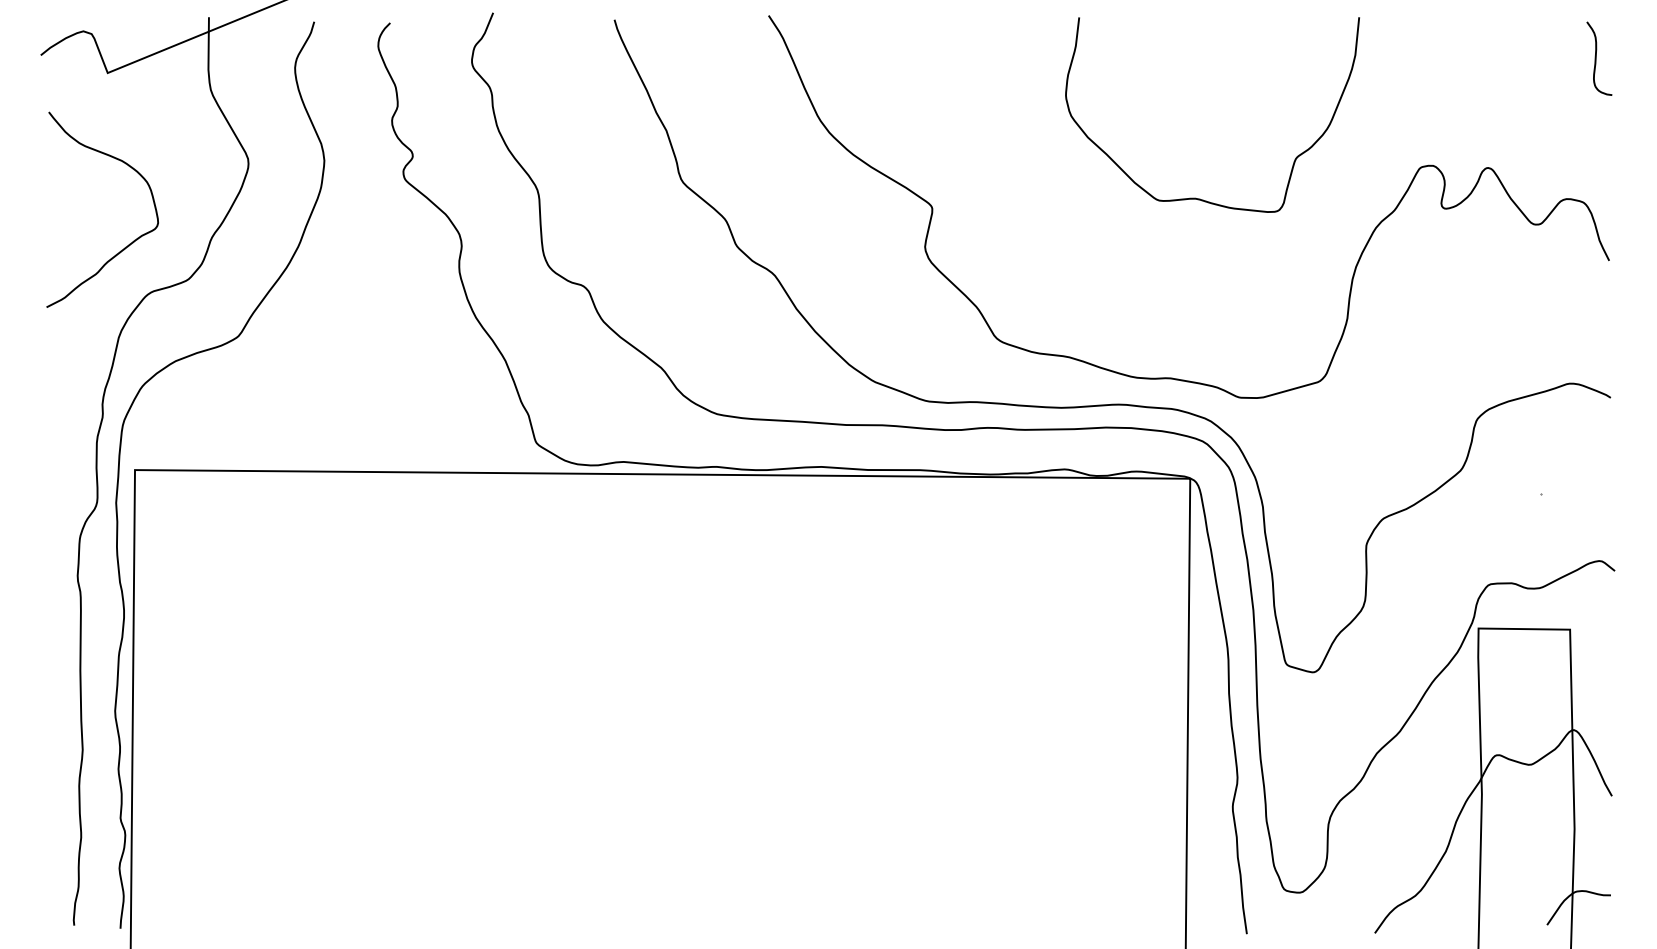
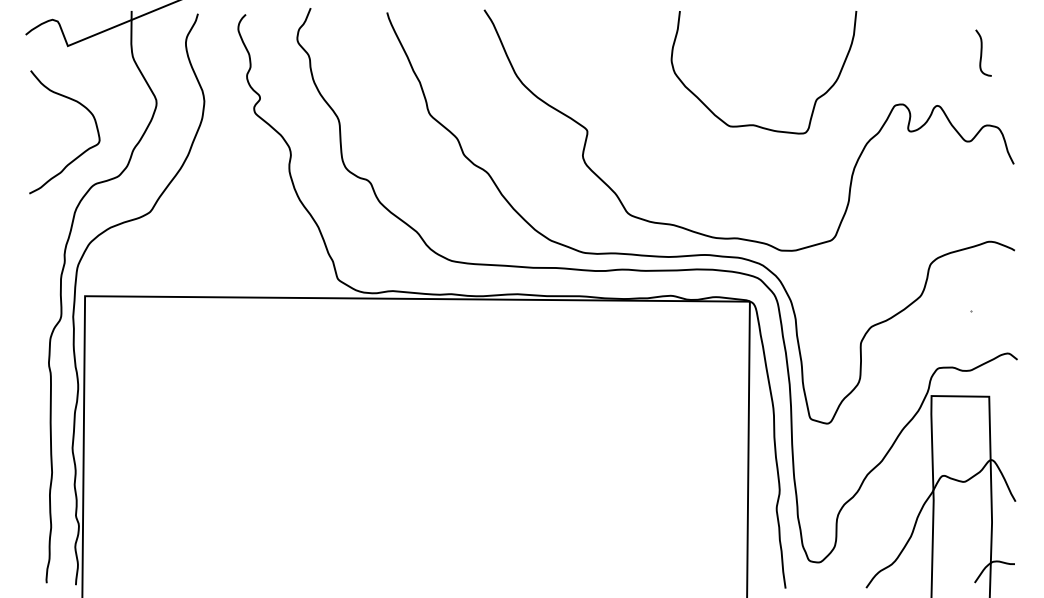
curve: (1597, 57) -> (982, 52), moved

